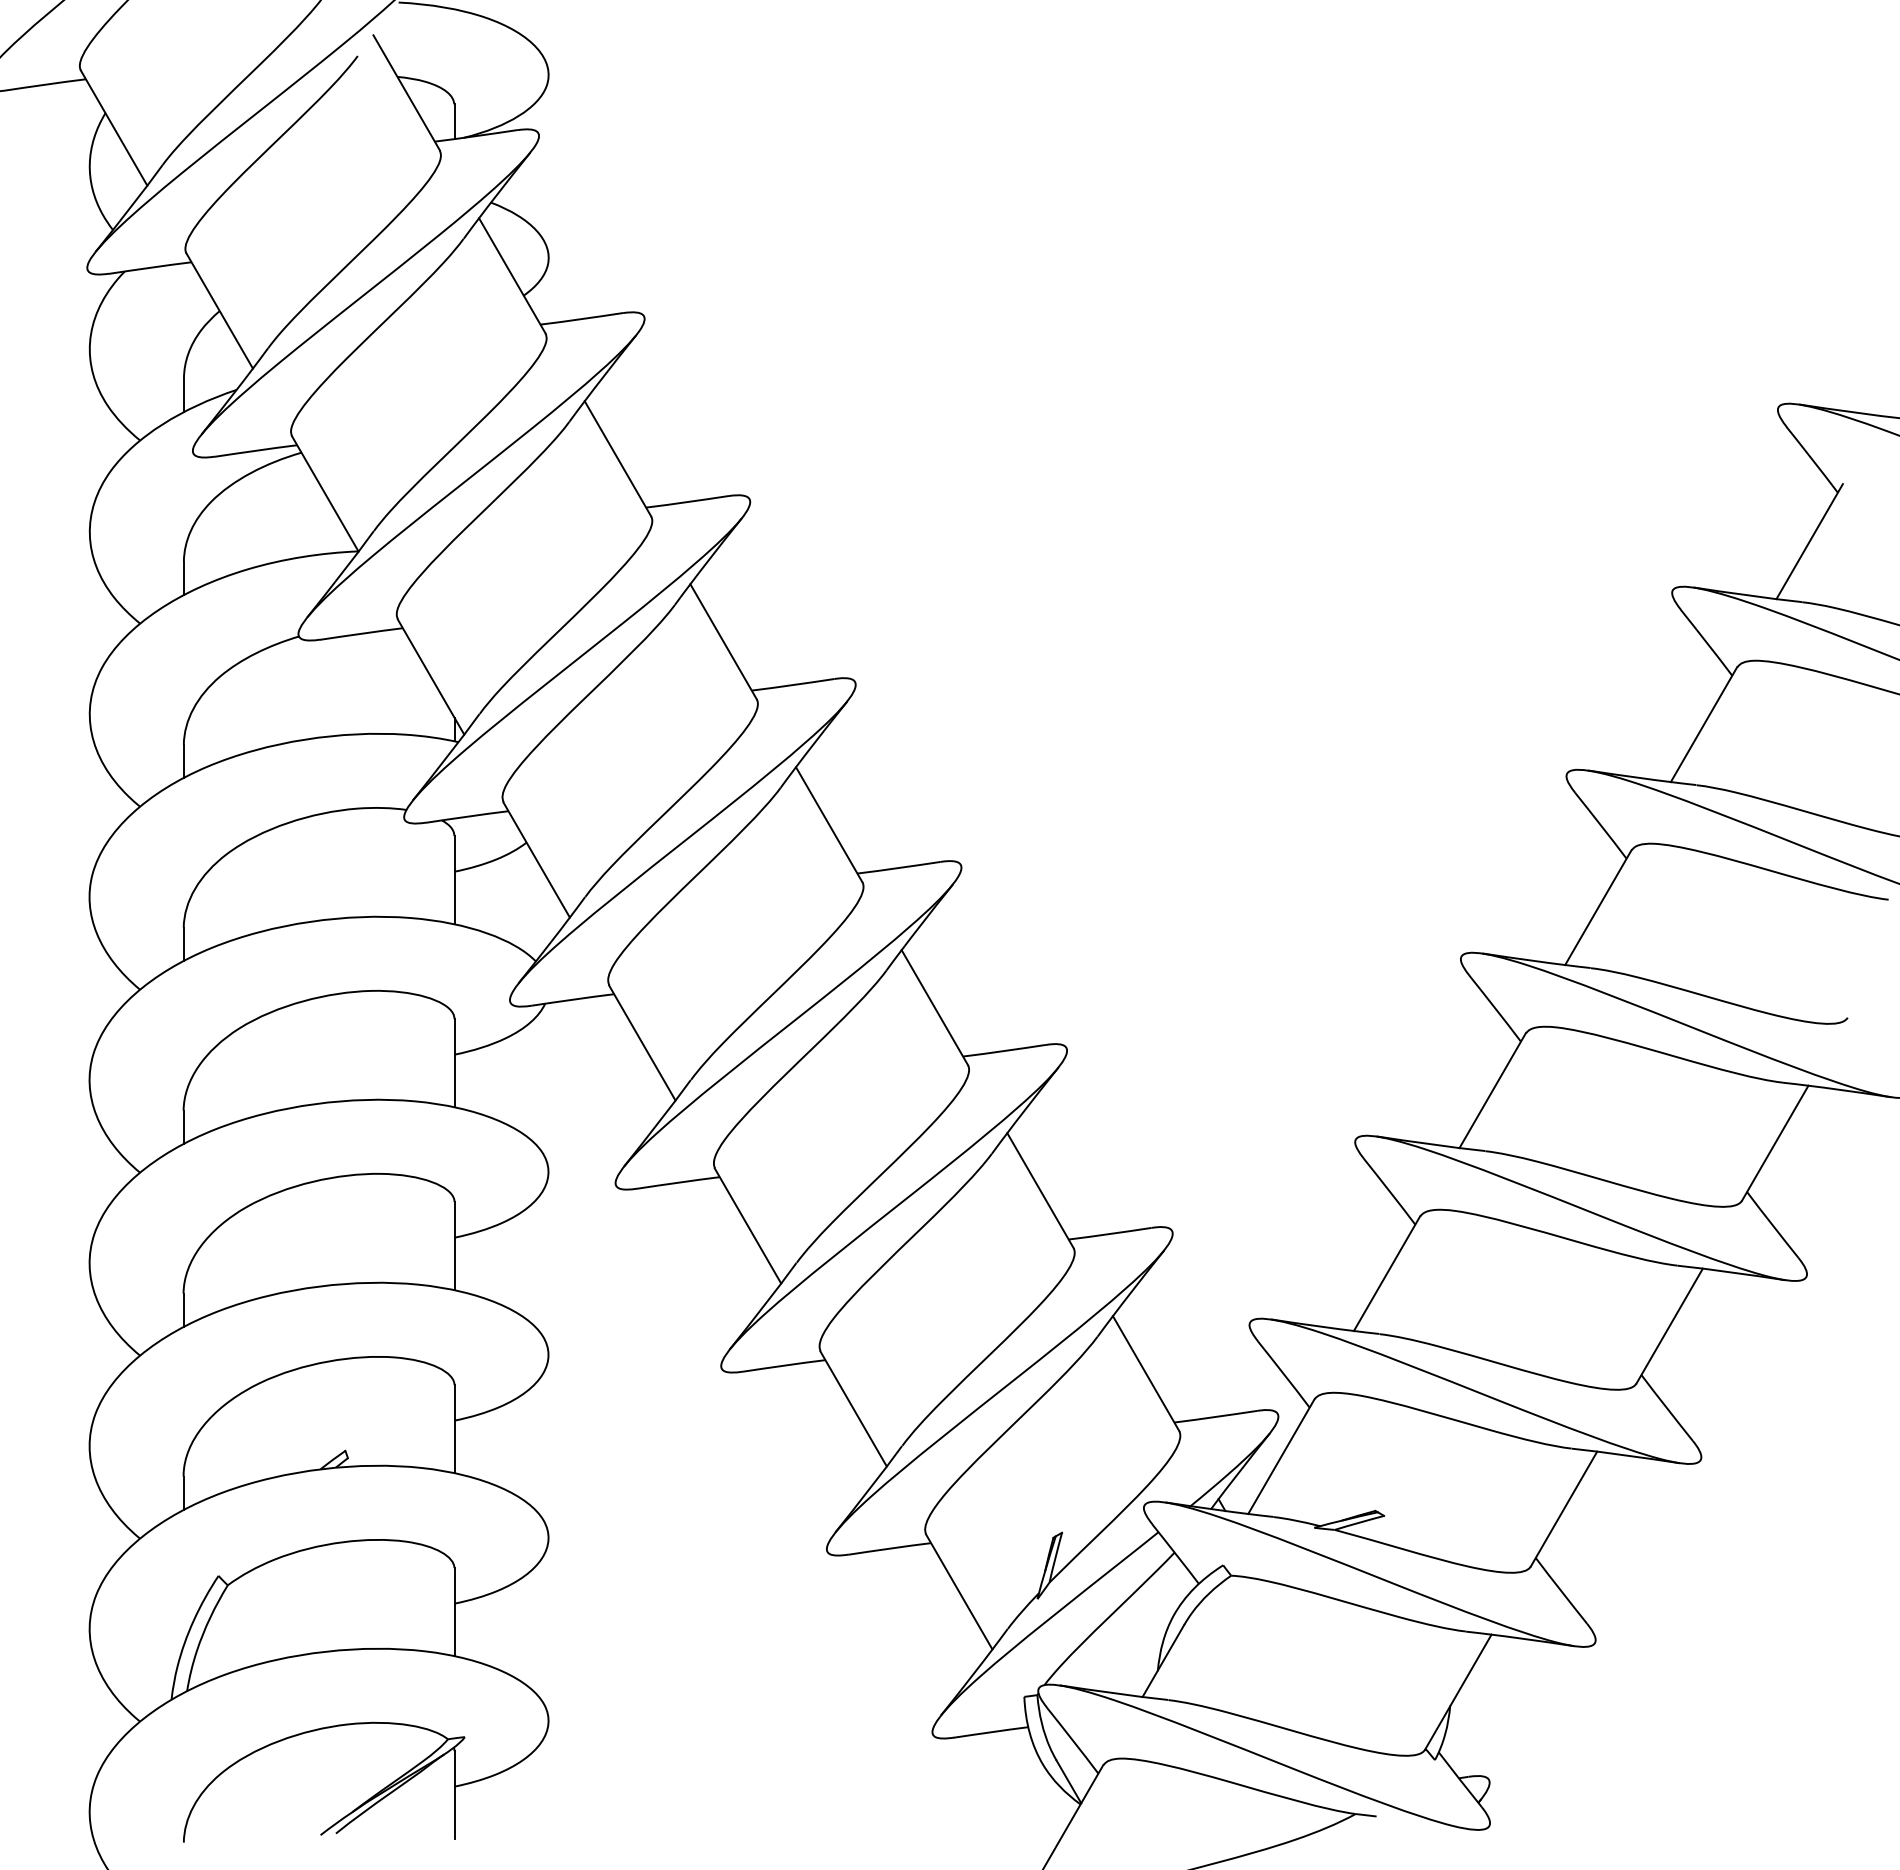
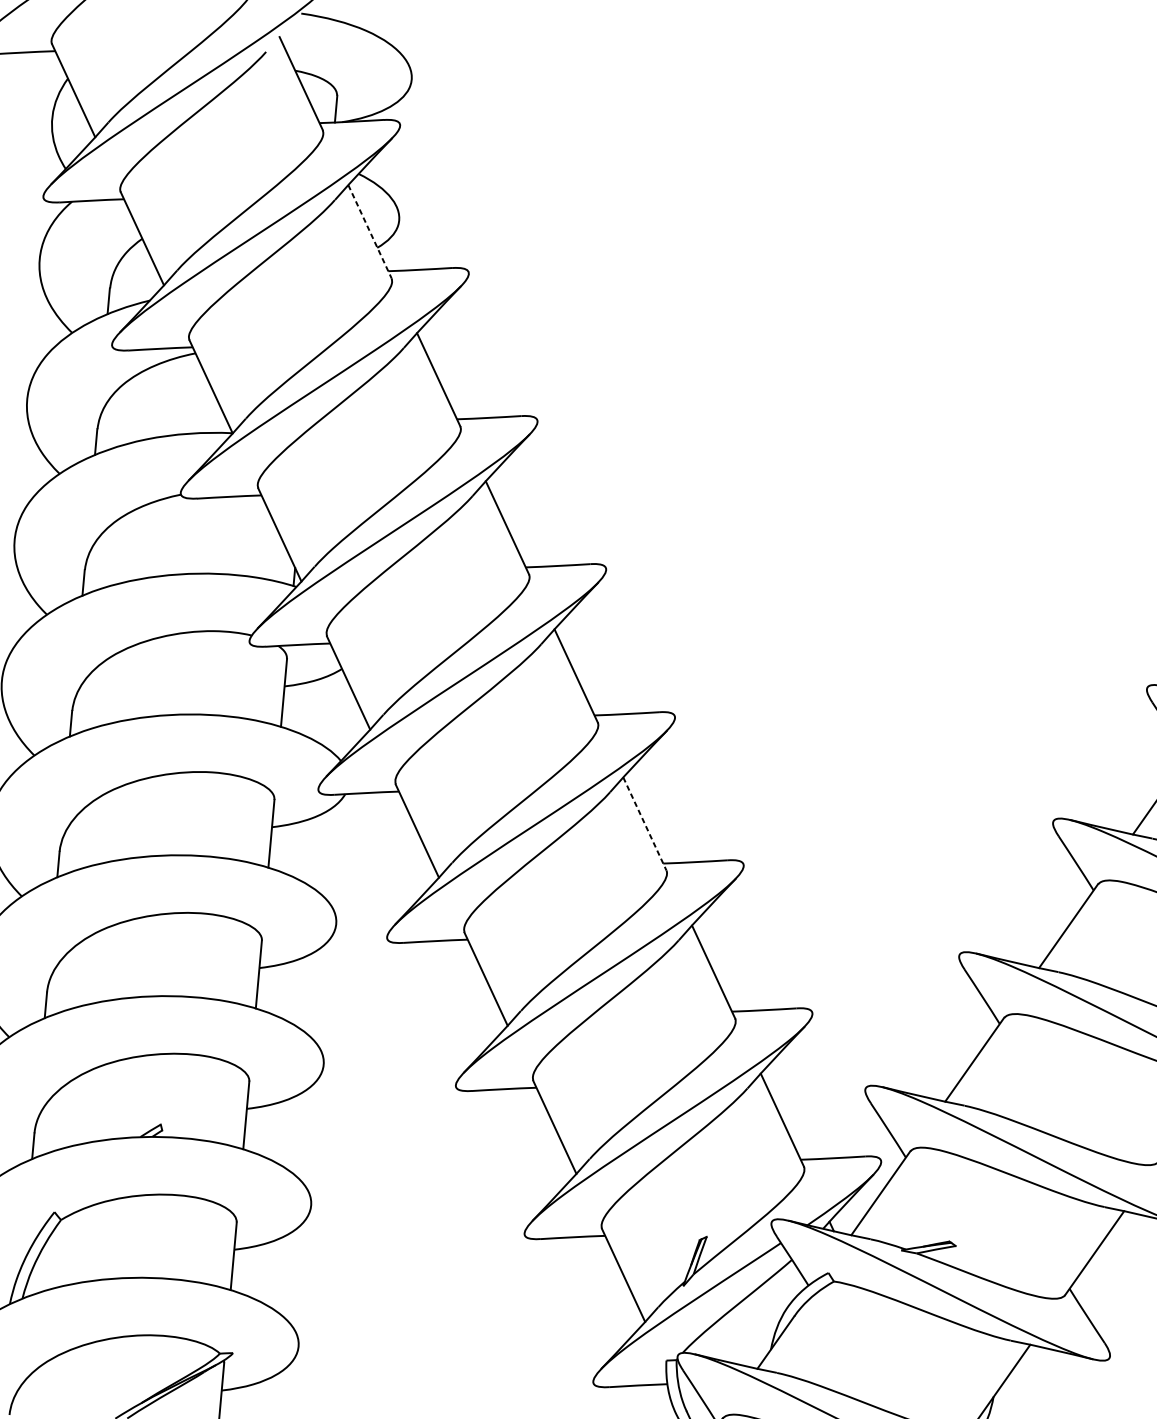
line: (512, 276) -> (370, 232), solid -> dashed
line: (935, 1008) -> (645, 824), solid -> dashed

